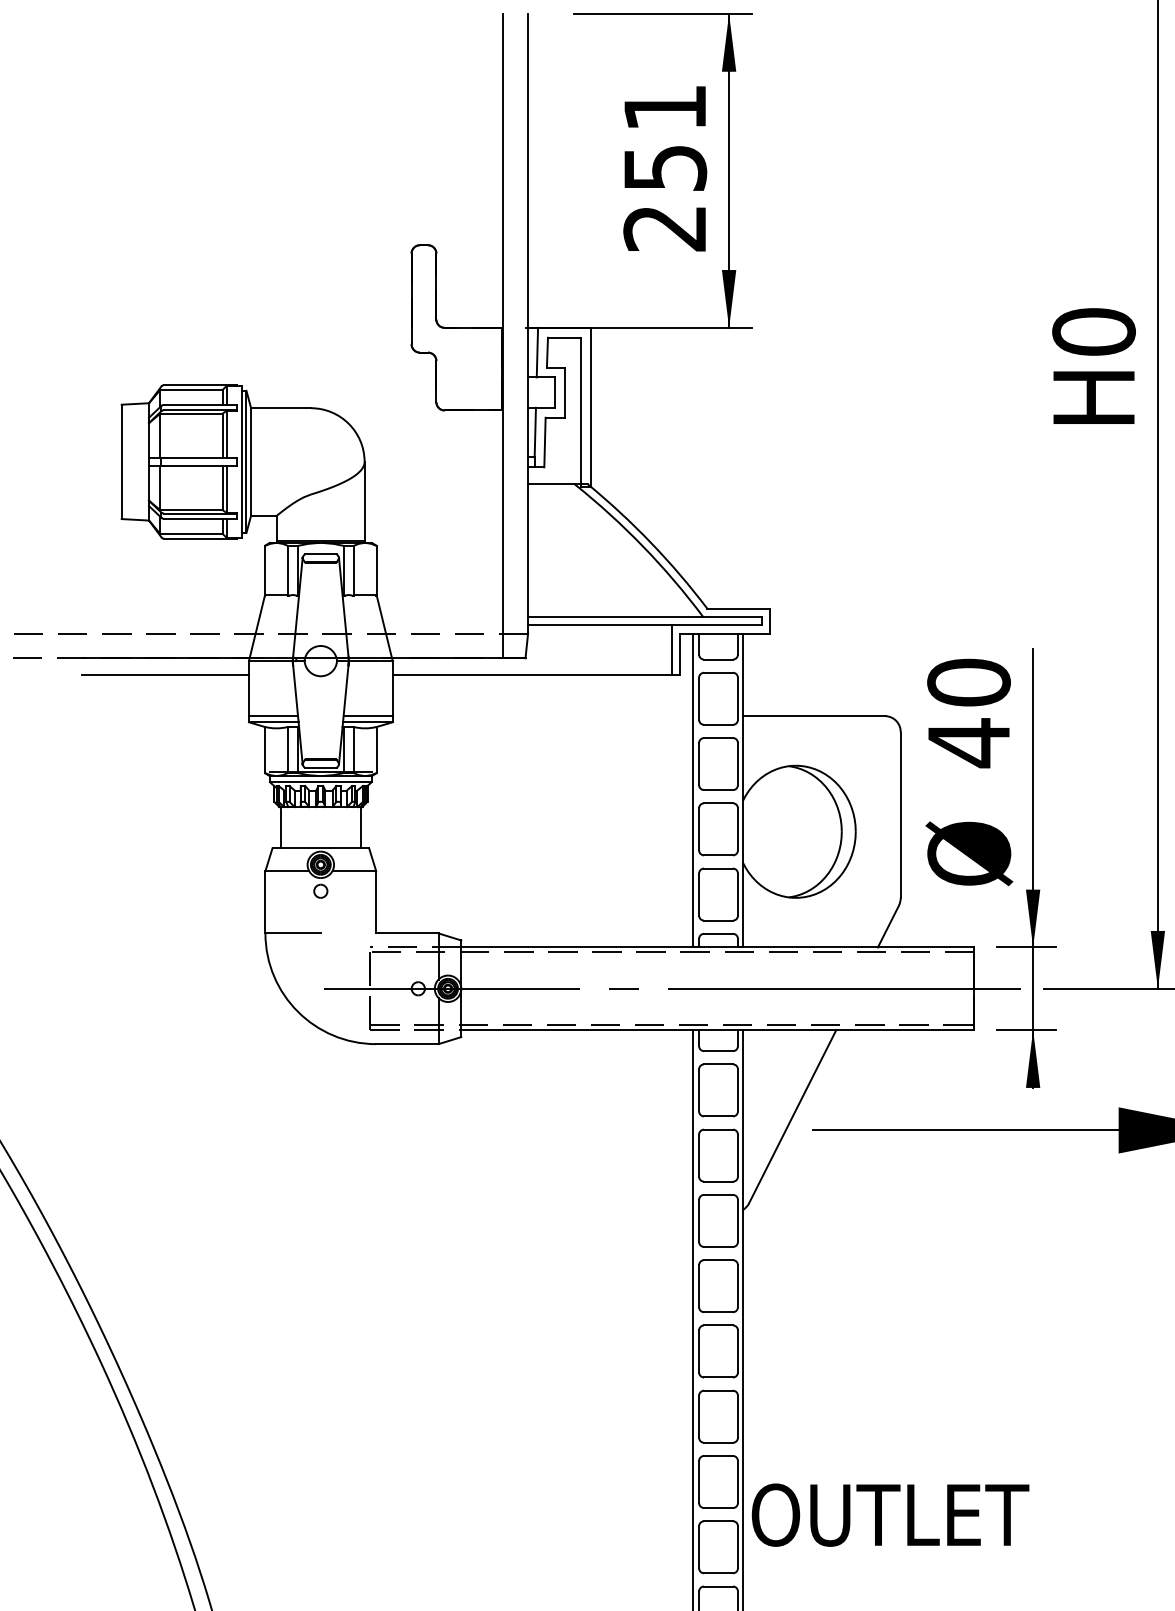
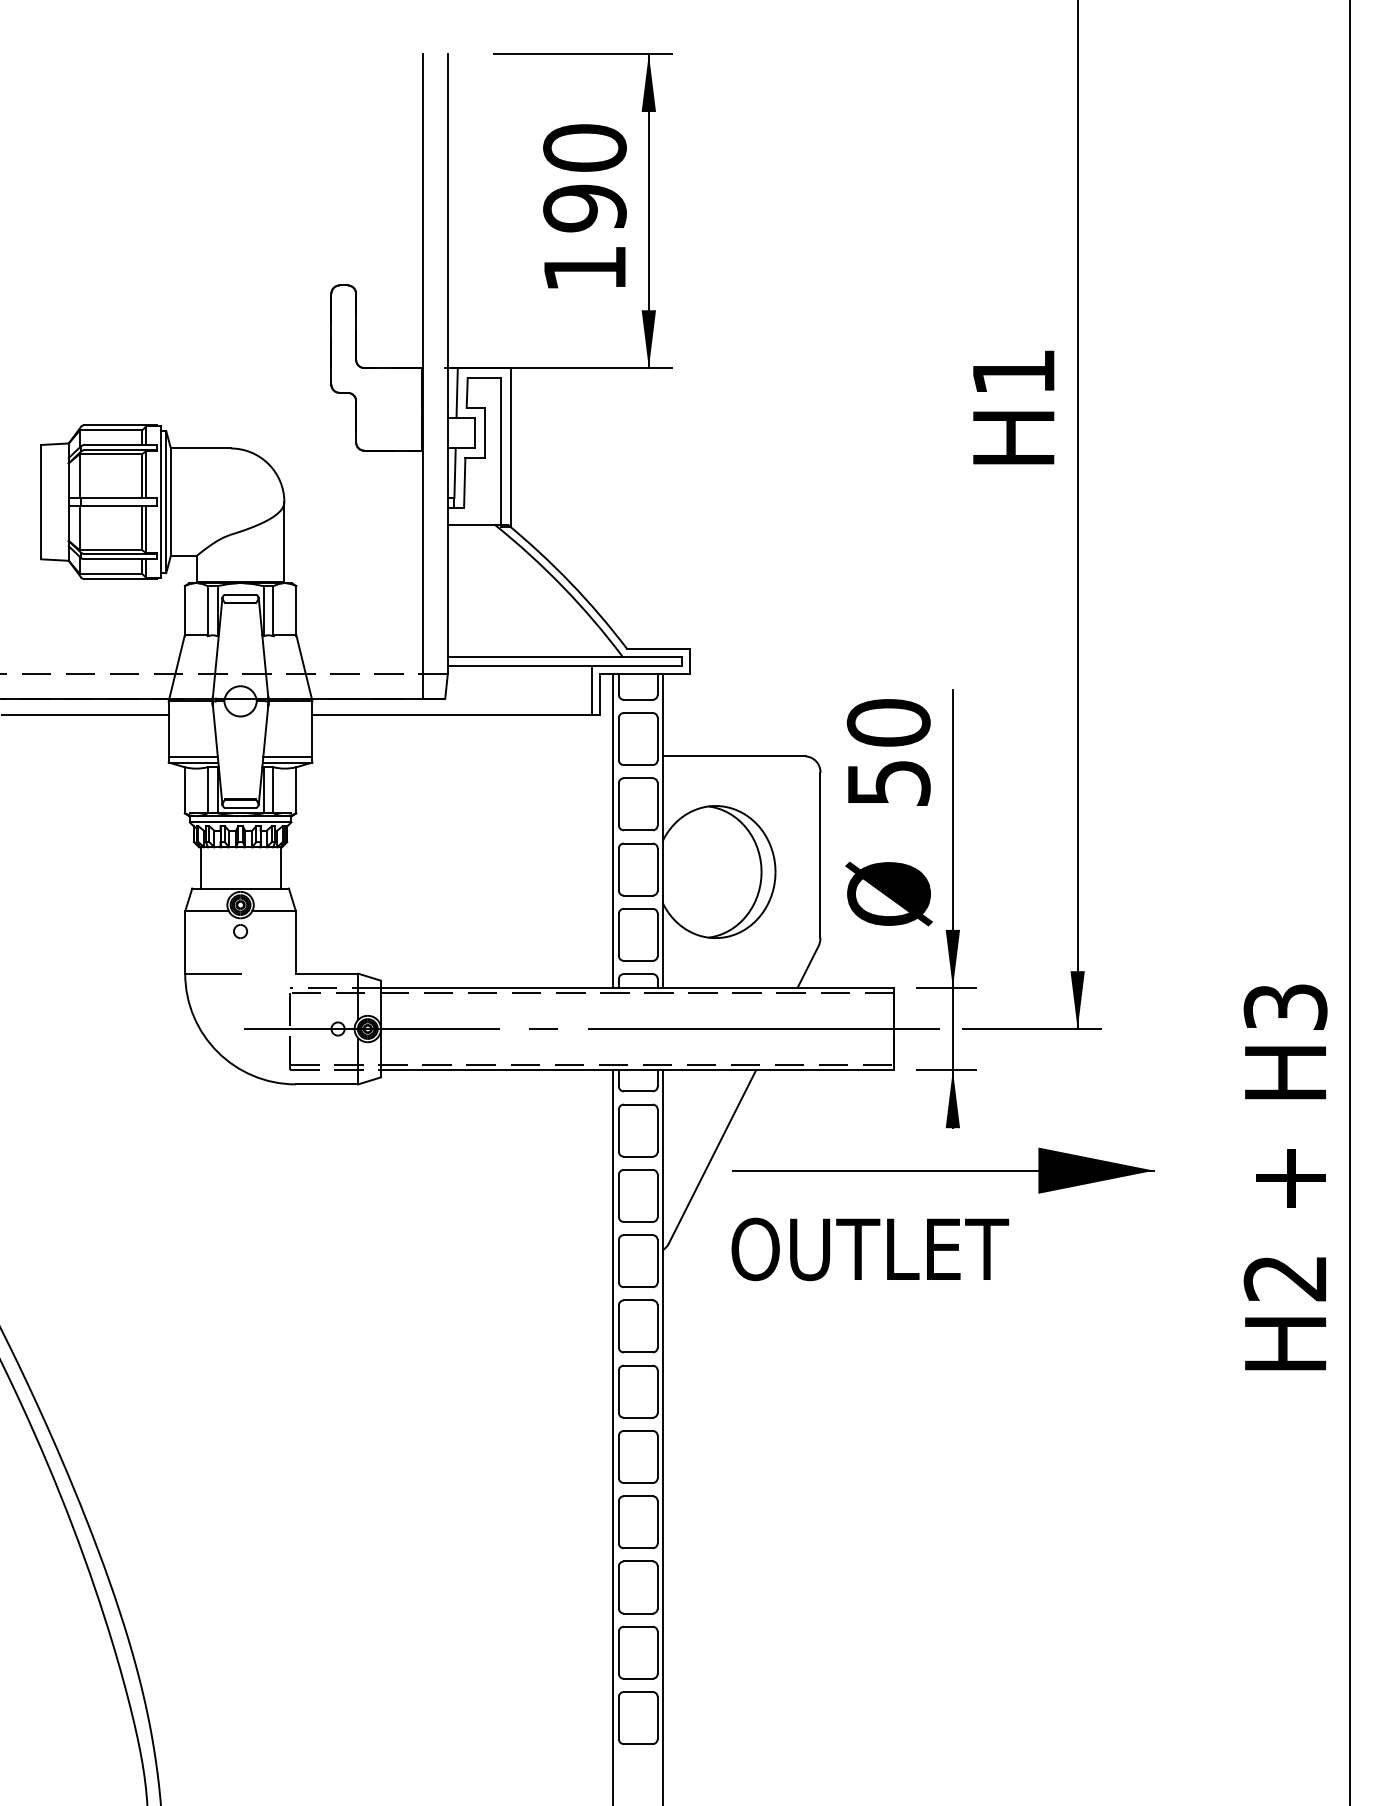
text: (664, 167) -> (584, 207), 251 -> 190
text: (1093, 331) -> (1013, 371), H0 -> H1
text: (969, 743) -> (889, 783), 40 -> 50
text: (890, 1515) -> (870, 1249), moved

